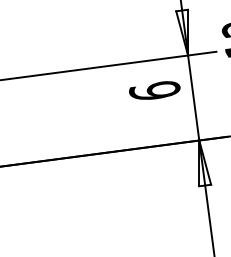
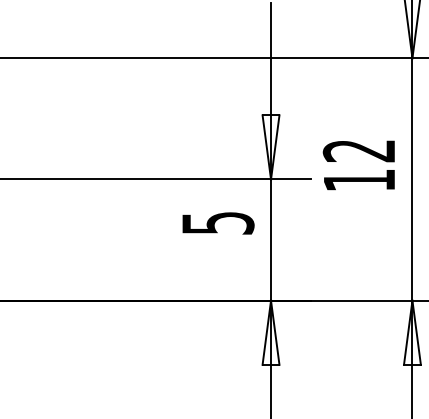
text: (154, 90) -> (217, 222), 6 -> 5

